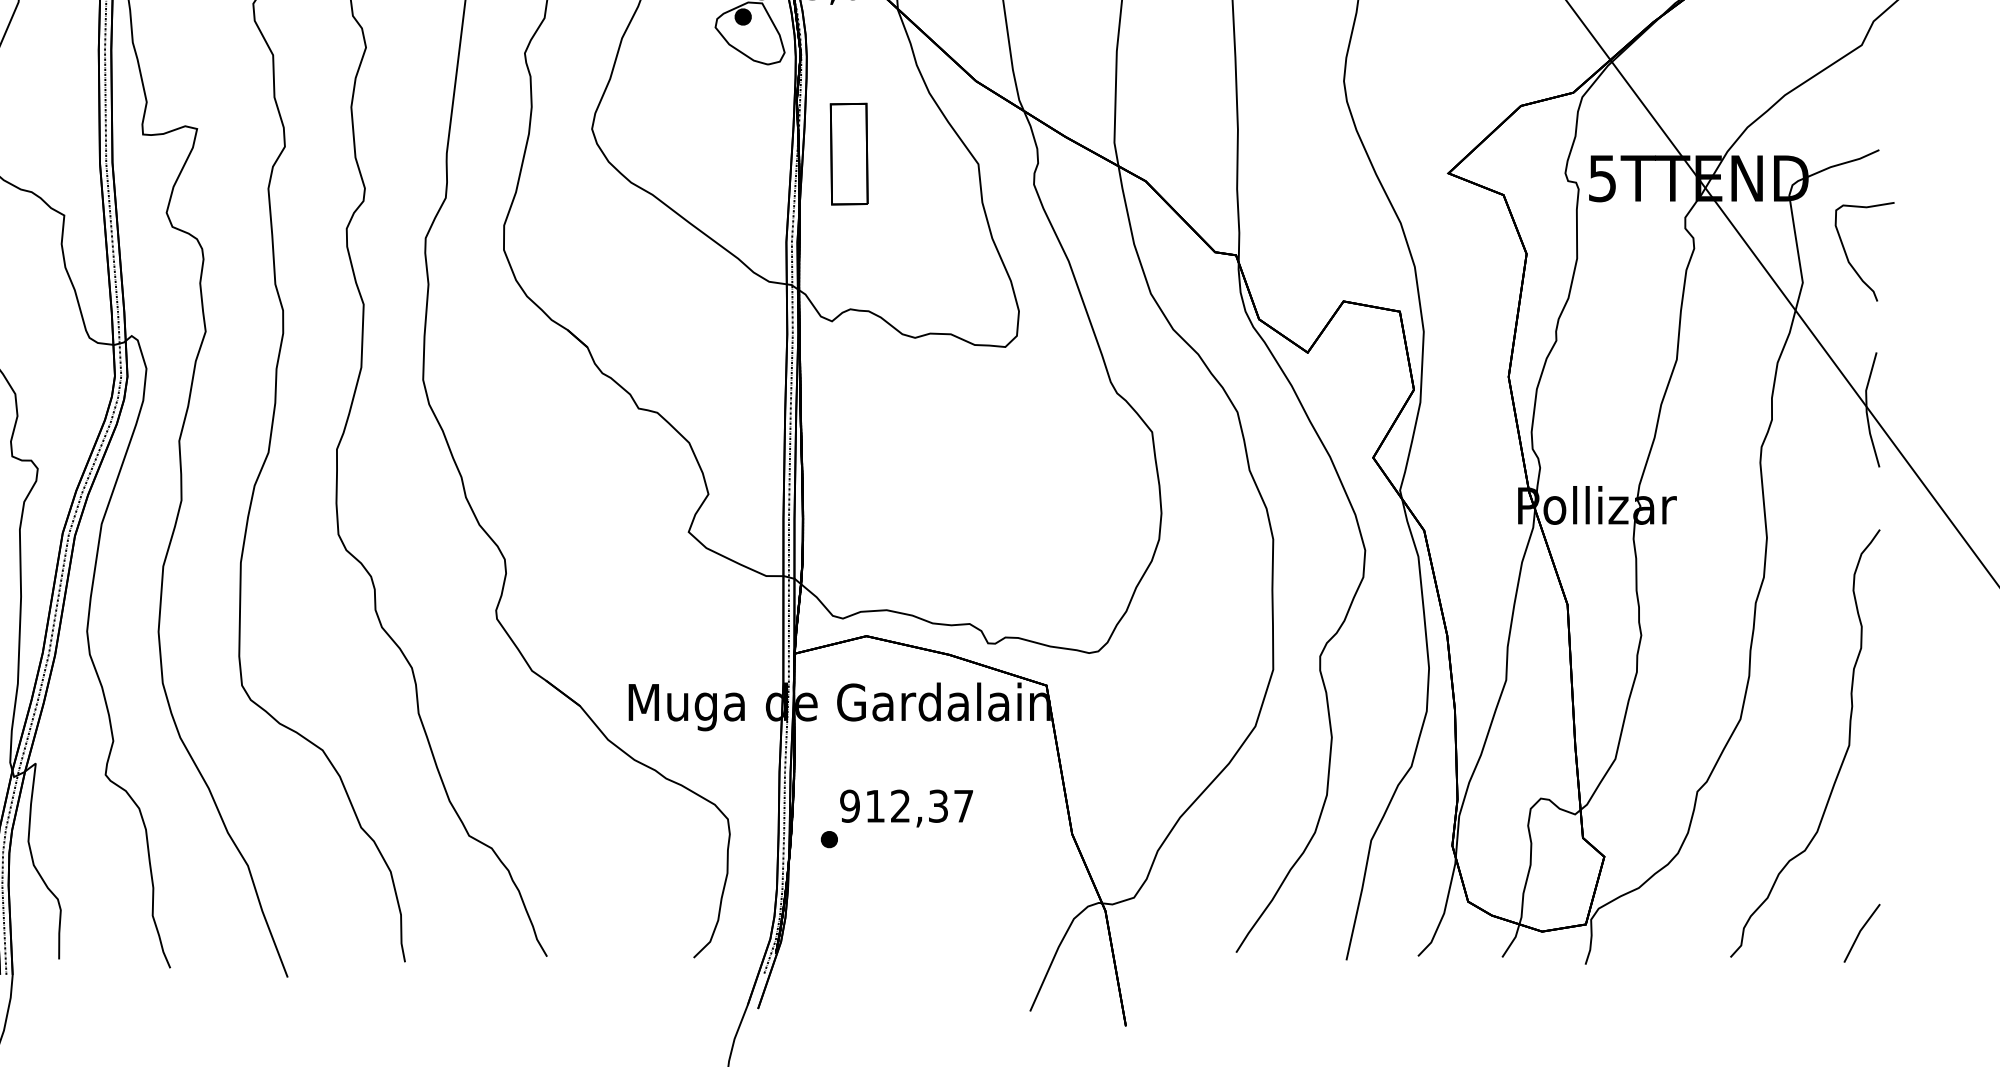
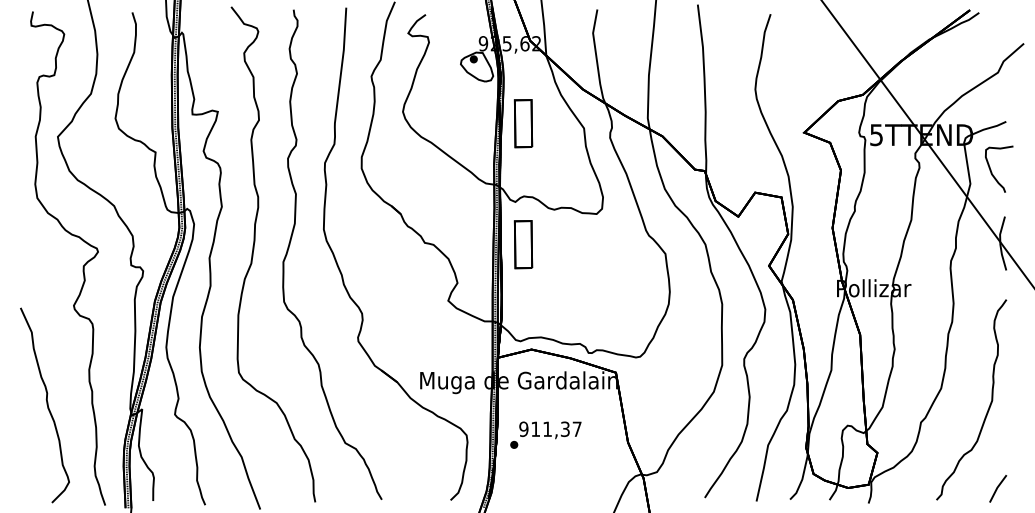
part: (849, 411) -> (523, 244), added
text: (900, 804) -> (547, 428), 912,37 -> 911,37

